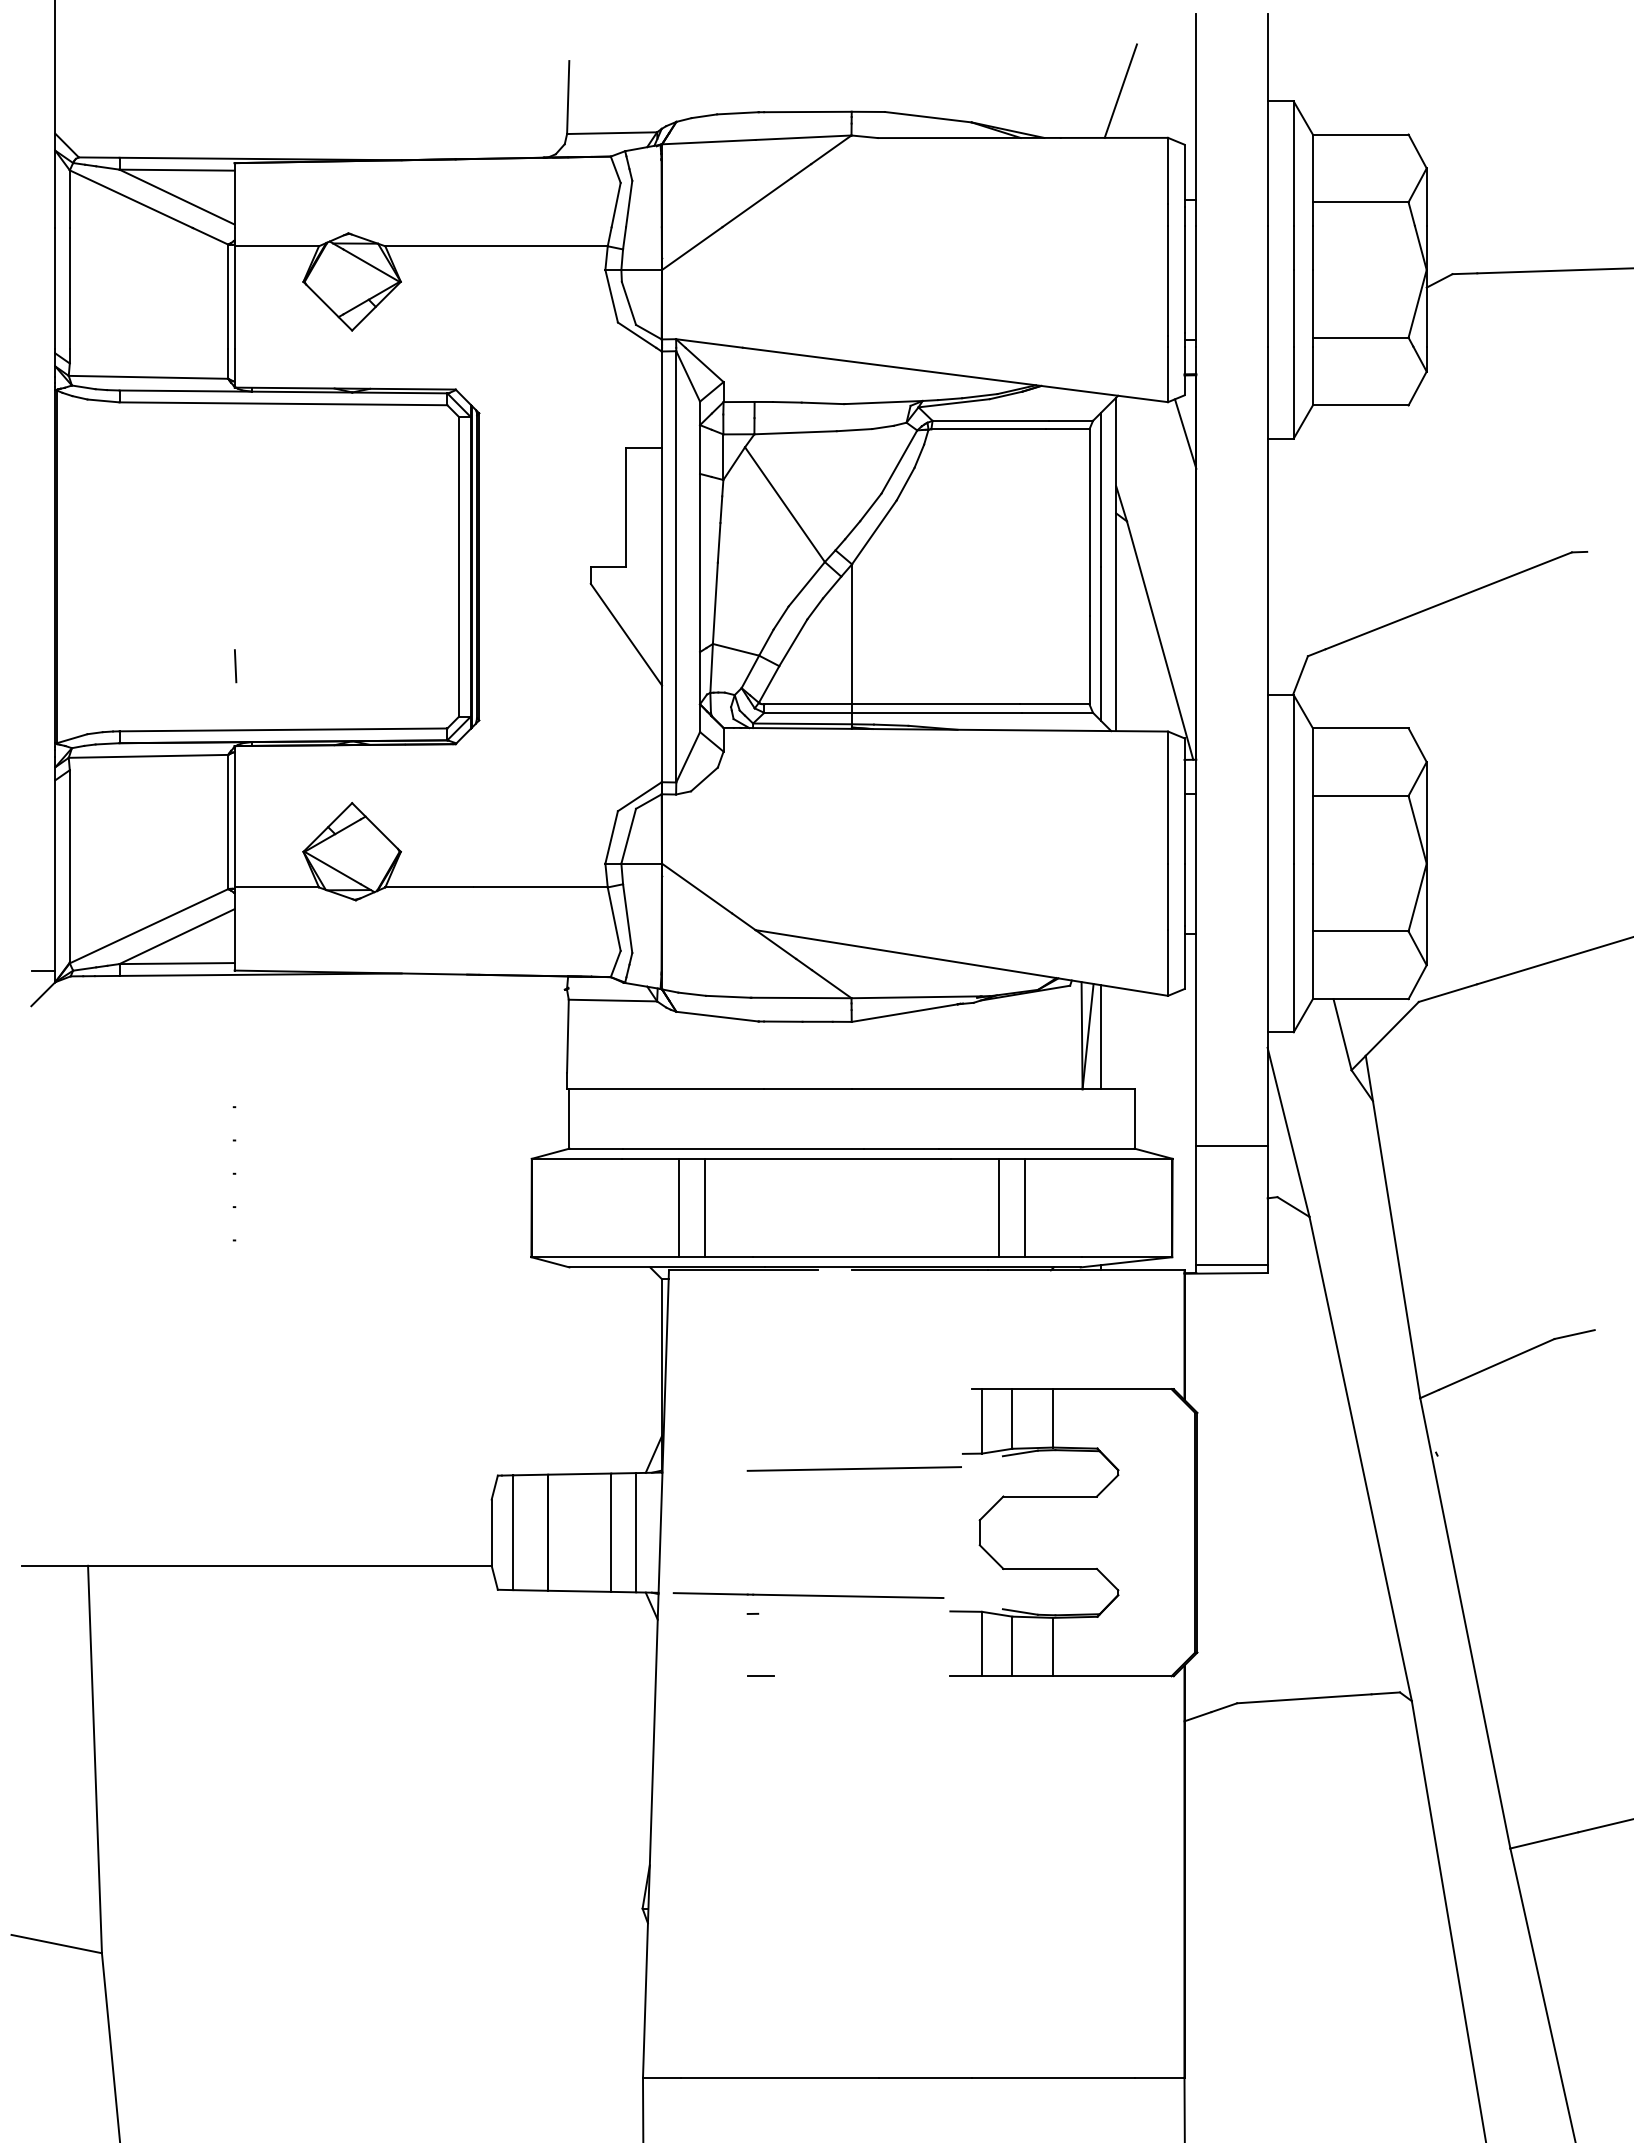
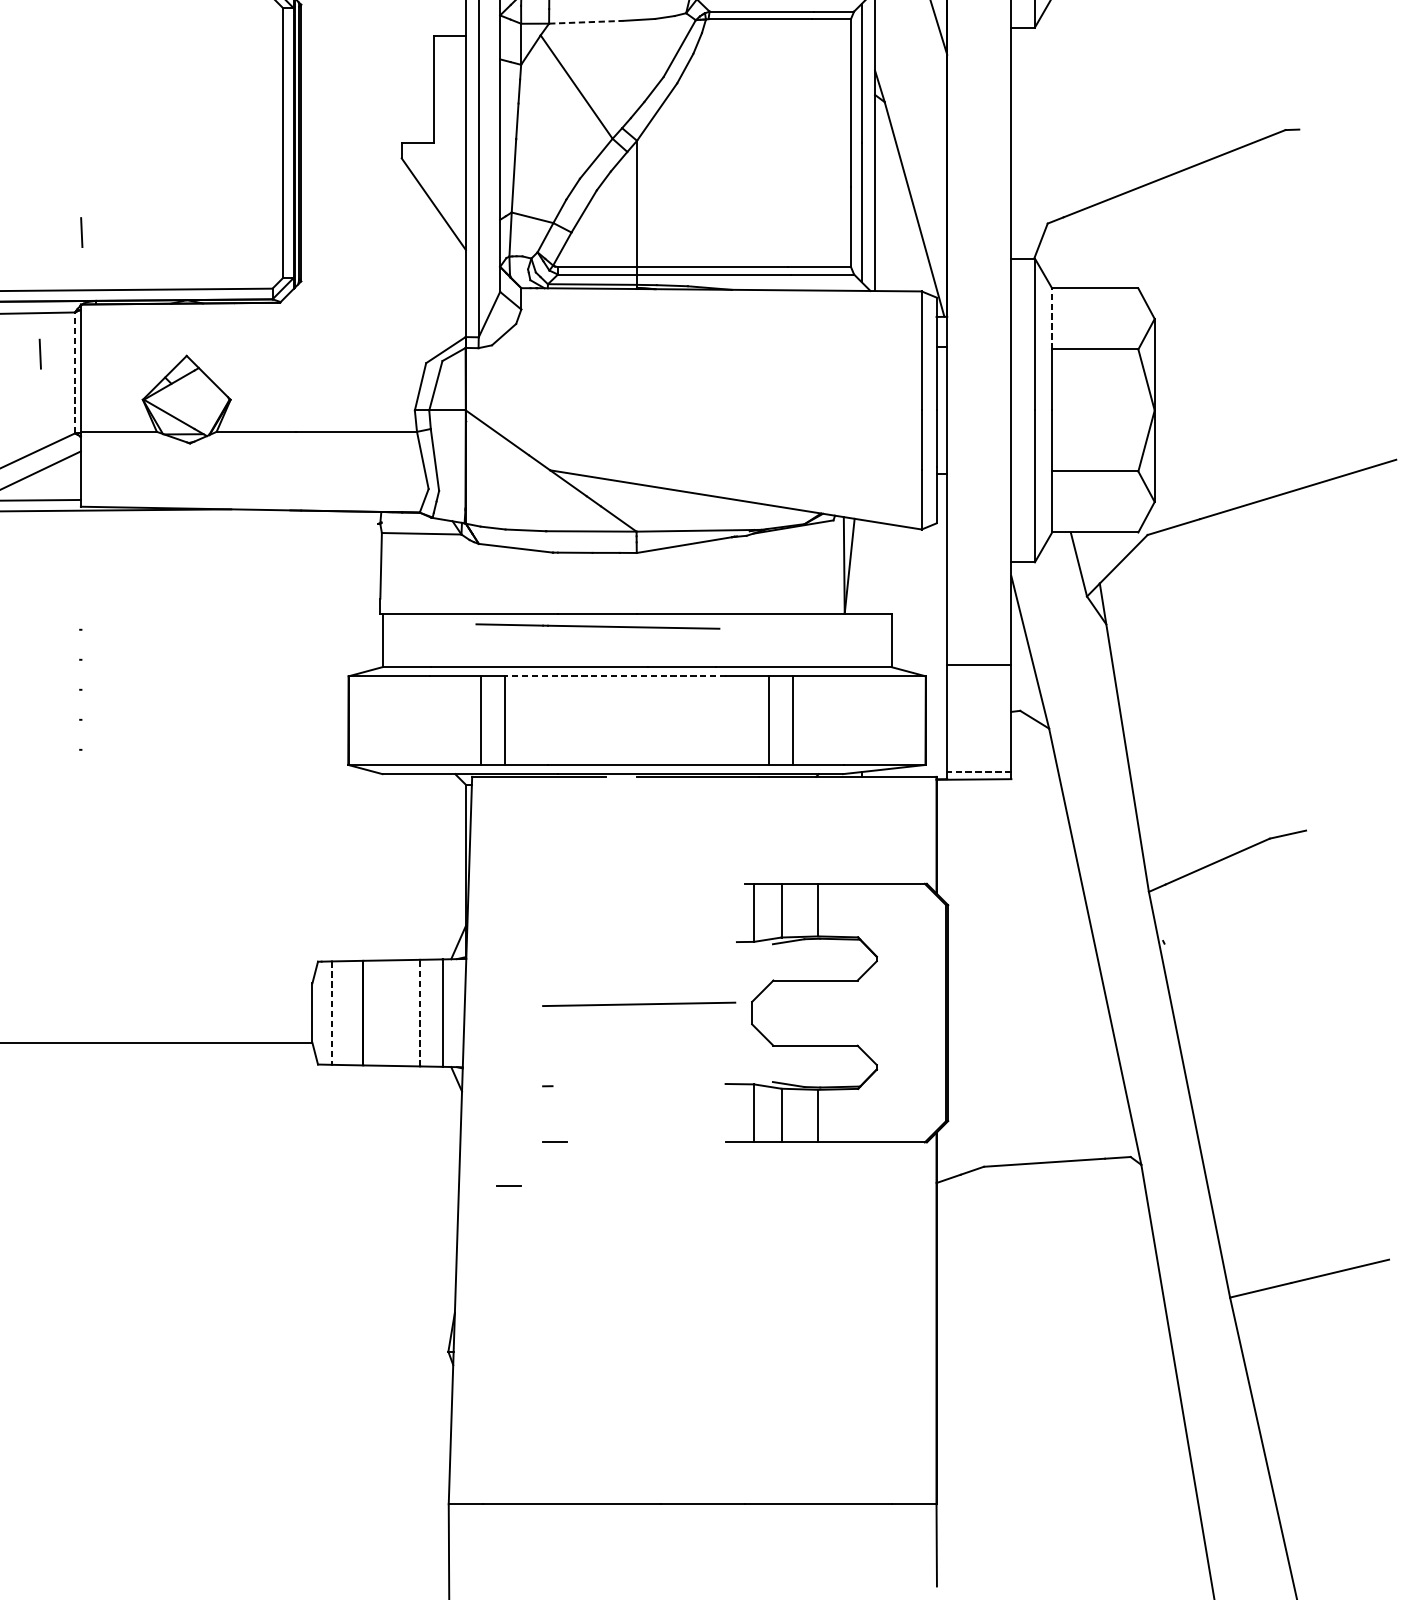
line: (796, 432) -> (587, 22), solid -> dashed
line: (1312, 762) -> (1051, 319), solid -> dashed
line: (189, 801) -> (40, 354), added
line: (228, 821) -> (75, 372), solid -> dashed
line: (1101, 1037) -> (861, 567), removed
line: (828, 1158) -> (615, 676), solid -> dashed
line: (1231, 1265) -> (978, 772), solid -> dashed
line: (853, 1468) -> (638, 1003), moved
line: (611, 1532) -> (420, 1012), solid -> dashed
line: (513, 1533) -> (332, 1013), solid -> dashed
line: (808, 1595) -> (597, 626), moved
line: (709, 1723) -> (508, 1184), added

